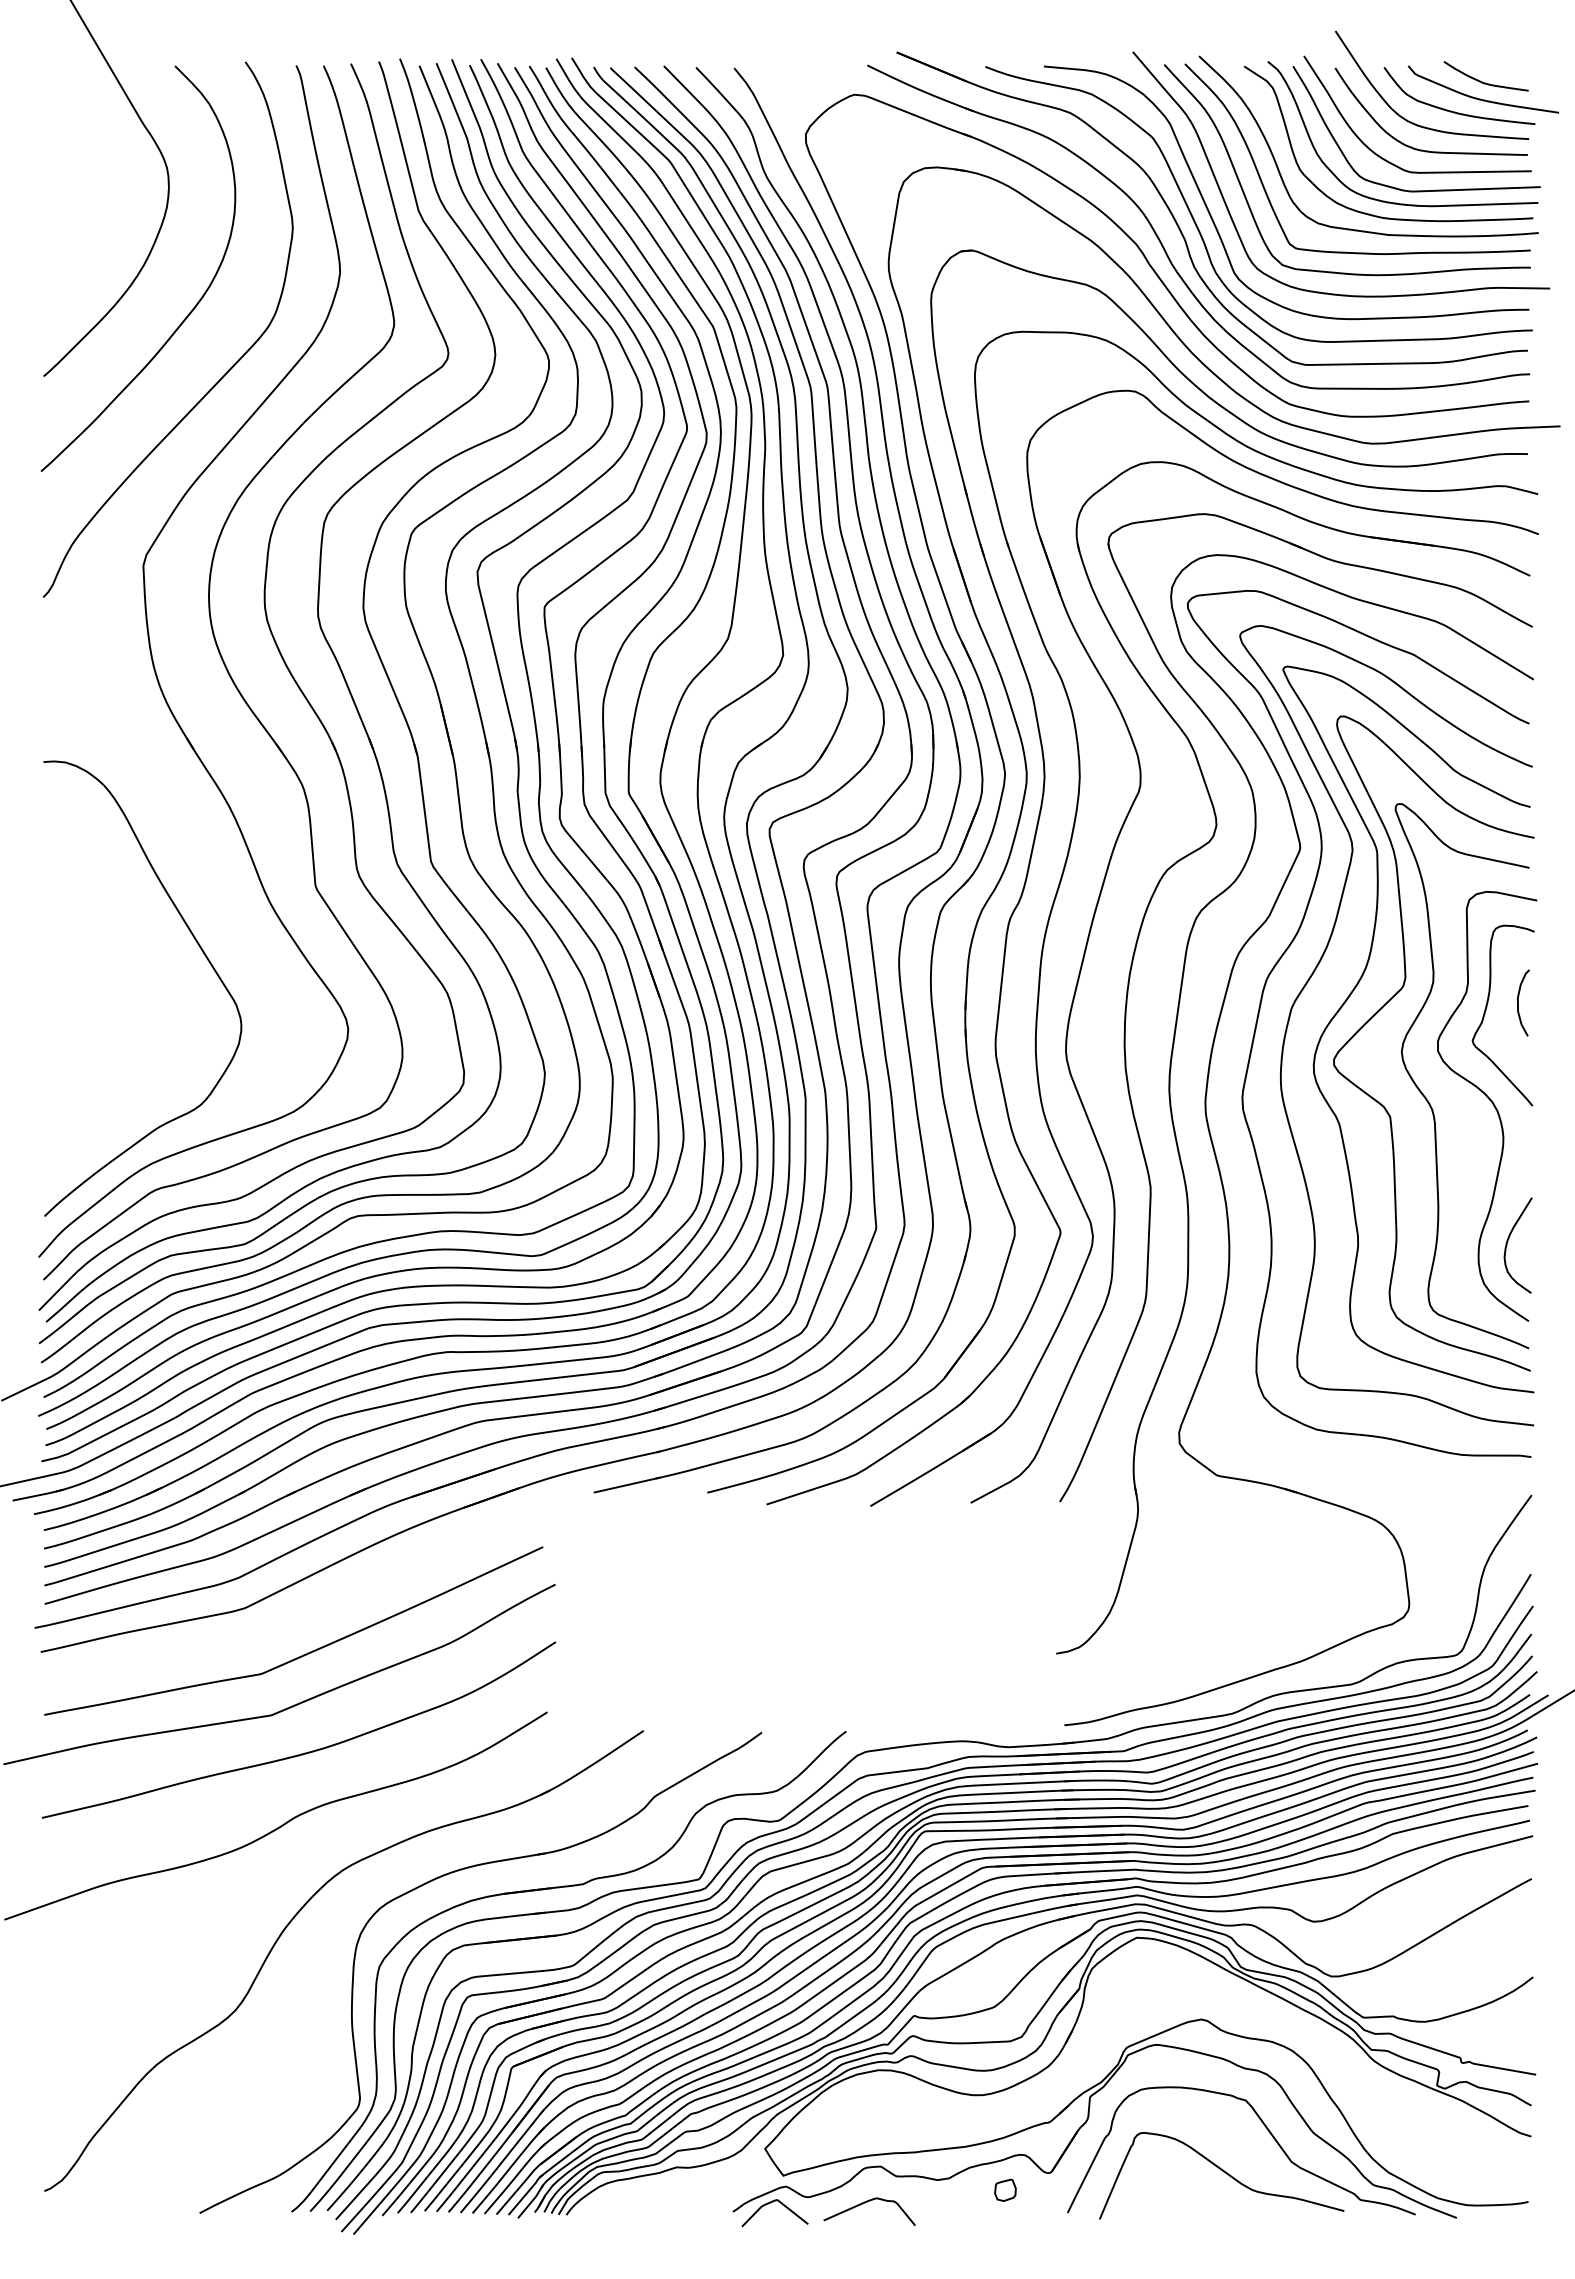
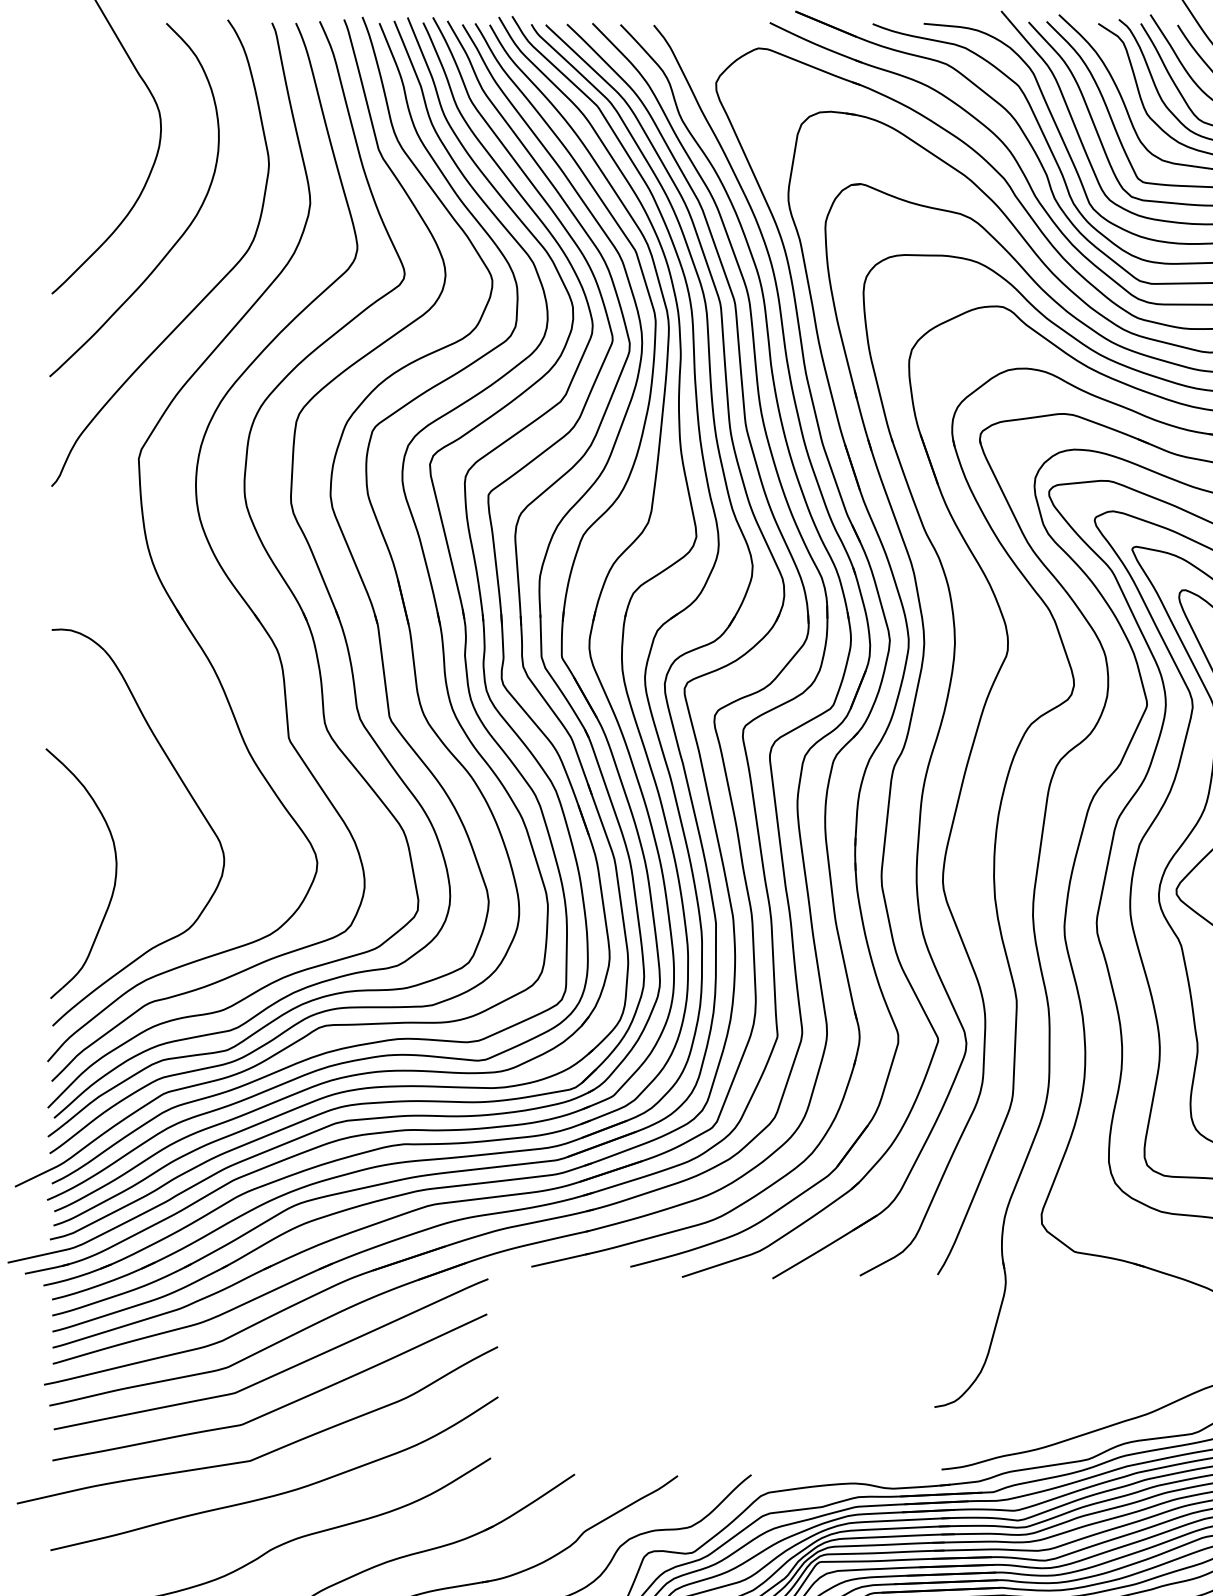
part: (115, 1047) -> (114, 878), added
curve: (304, 1613) -> (279, 1372), added

